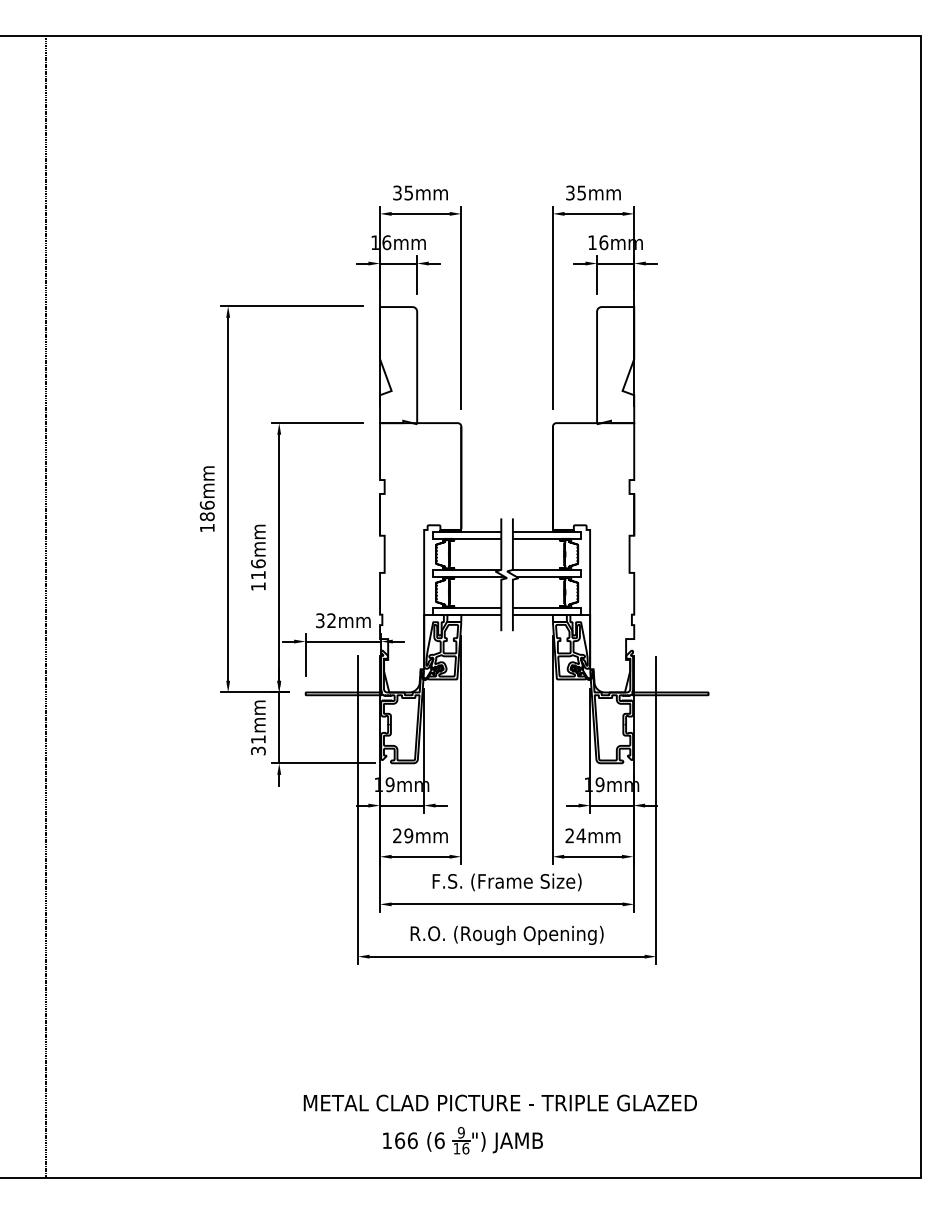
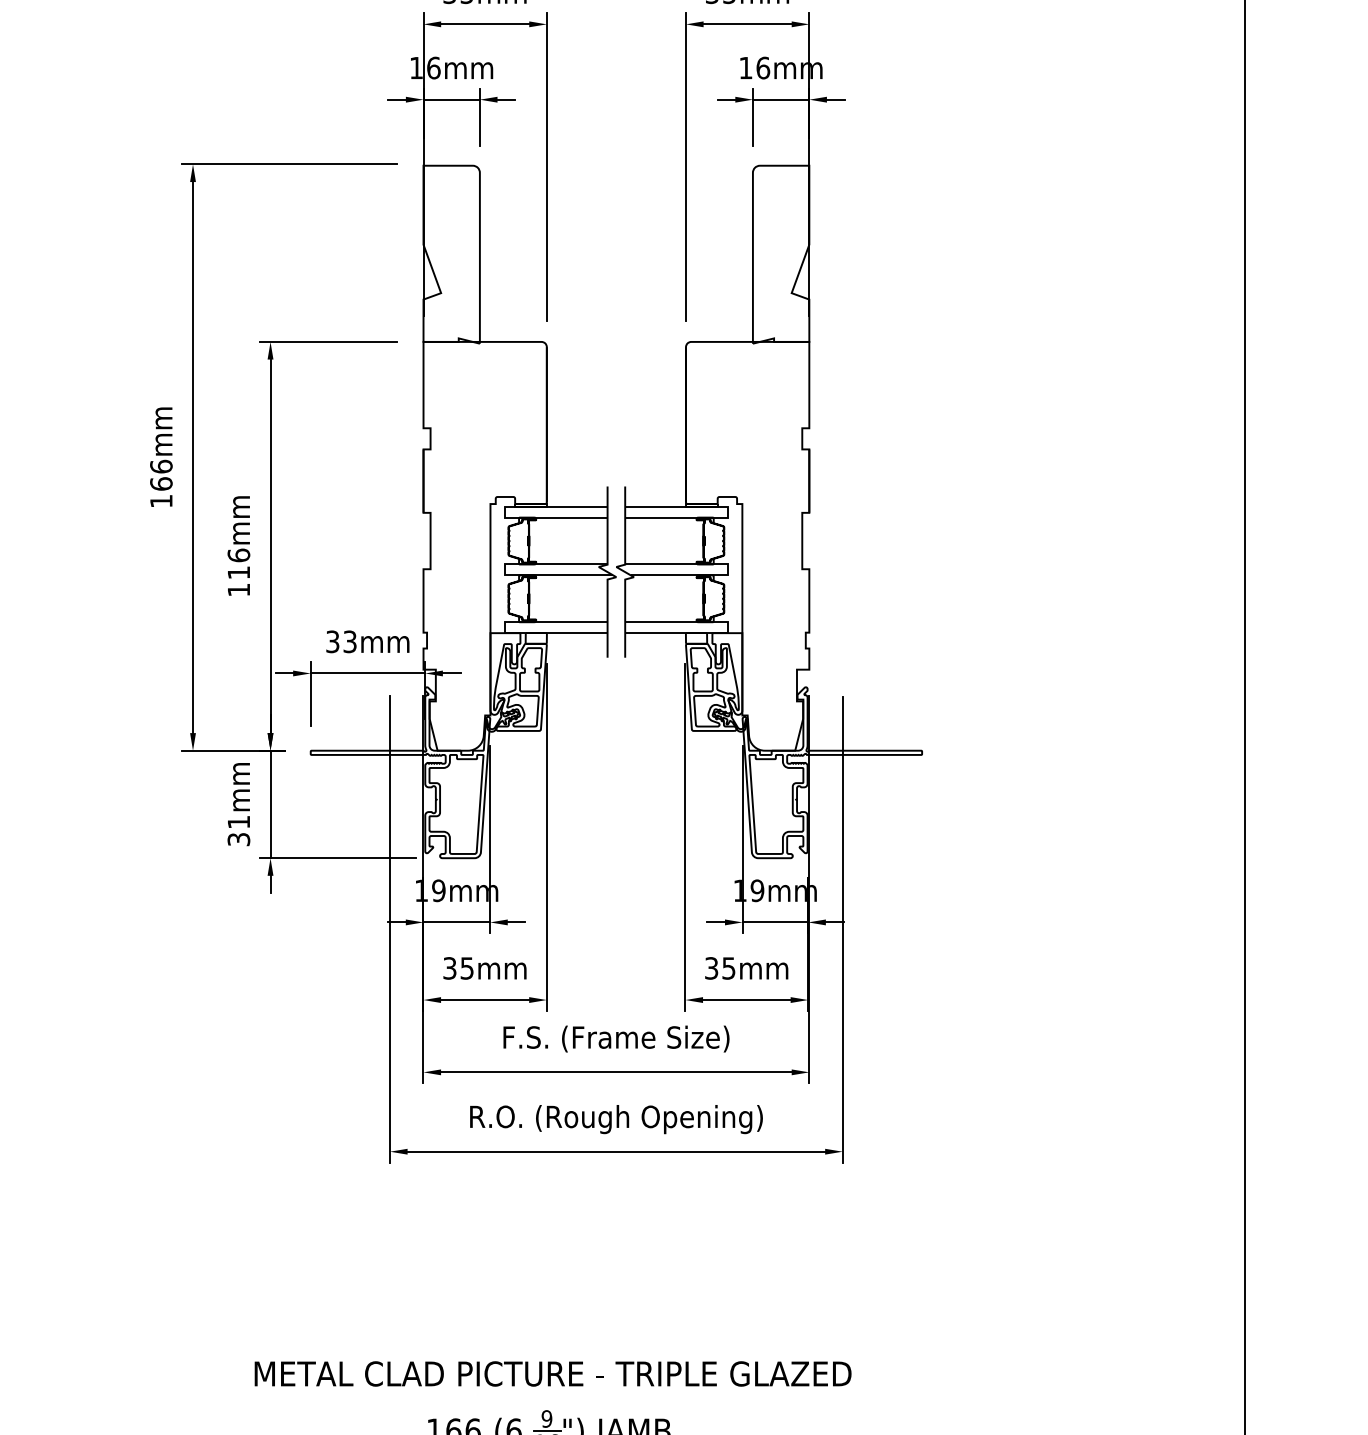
text: (206, 516) -> (160, 483), 186mm -> 166mm
text: (331, 620) -> (349, 641), 32mm -> 33mm
text: (403, 835) -> (459, 967), 29mm -> 35mm
text: (575, 835) -> (720, 967), 24mm -> 35mm
text: (499, 1102) -> (551, 1373), moved

